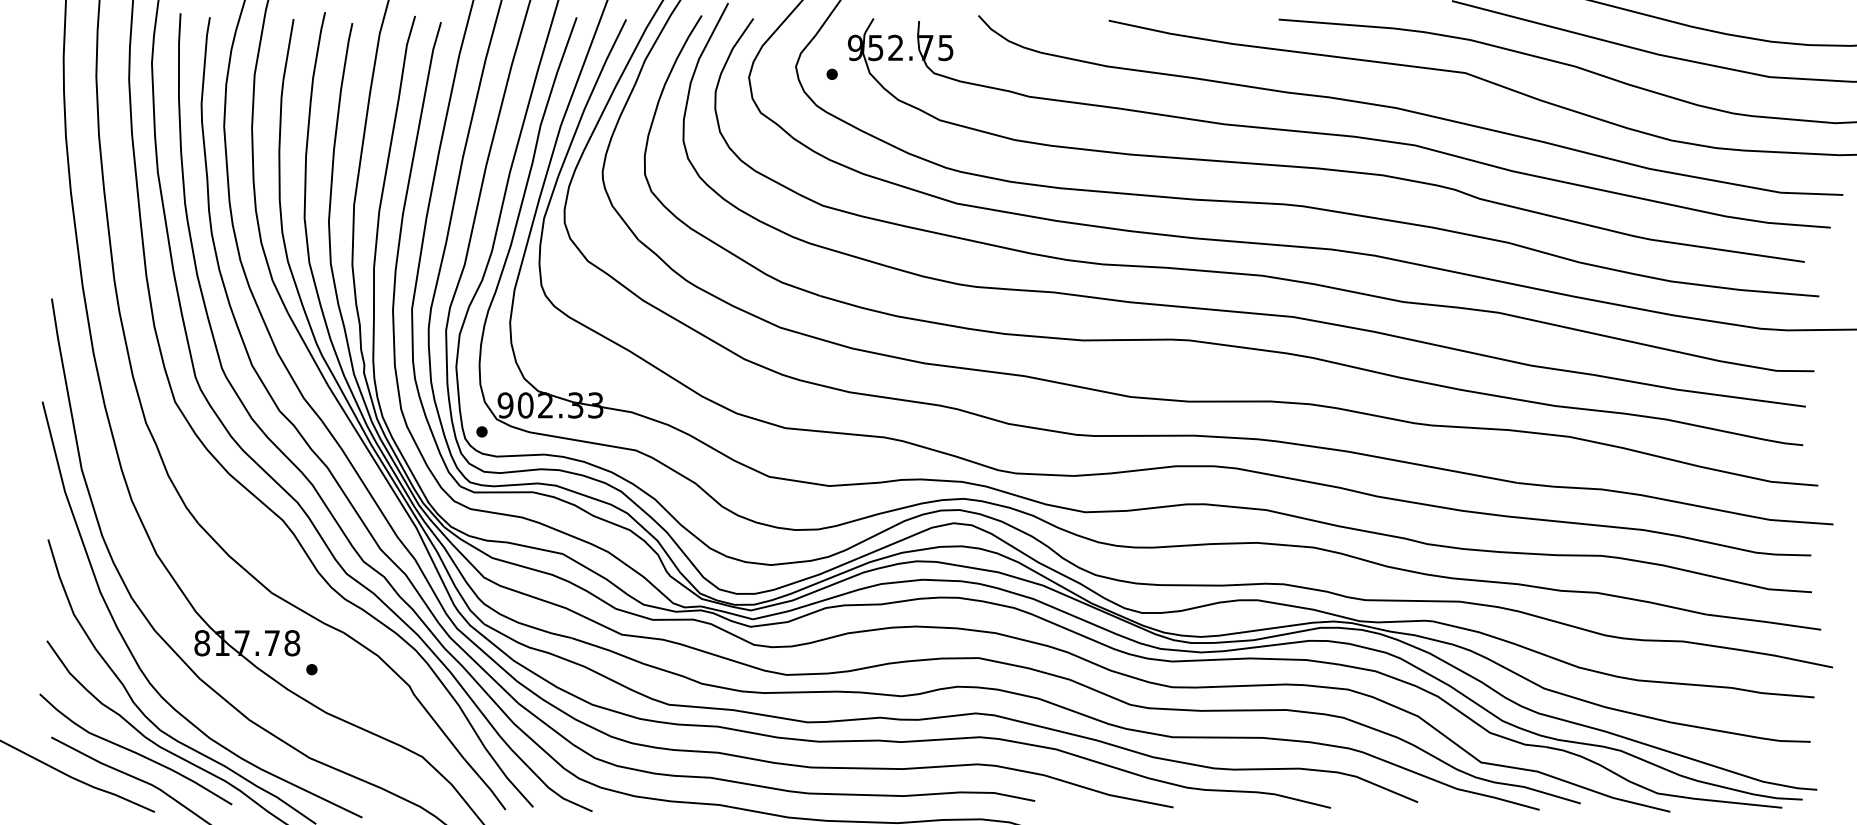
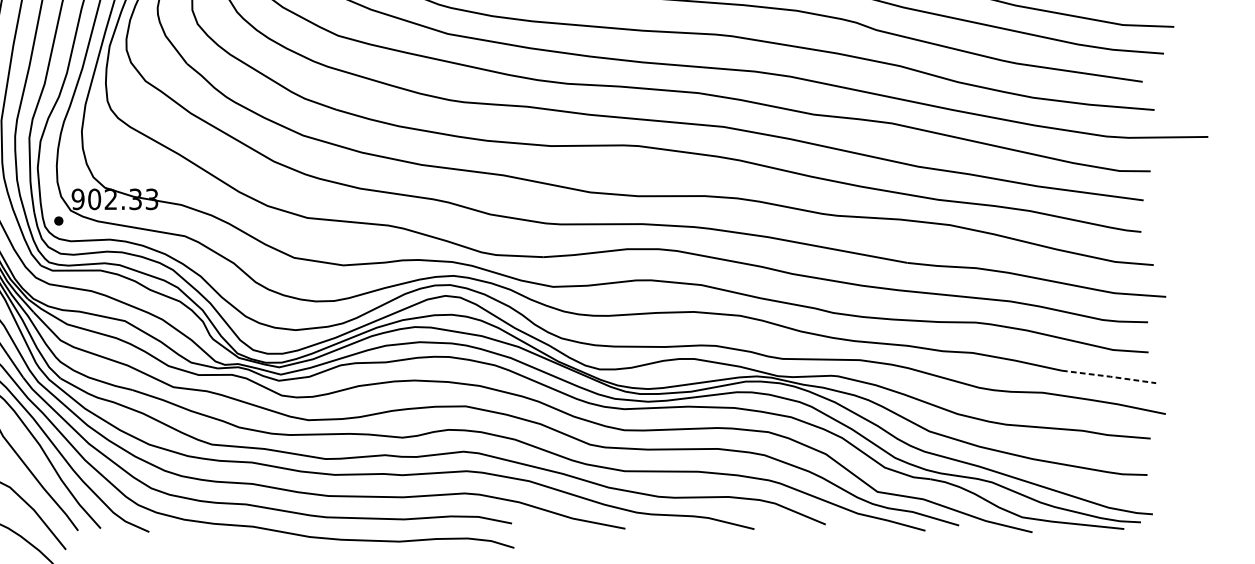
line: (1764, 621) -> (1109, 376), solid -> dashed

